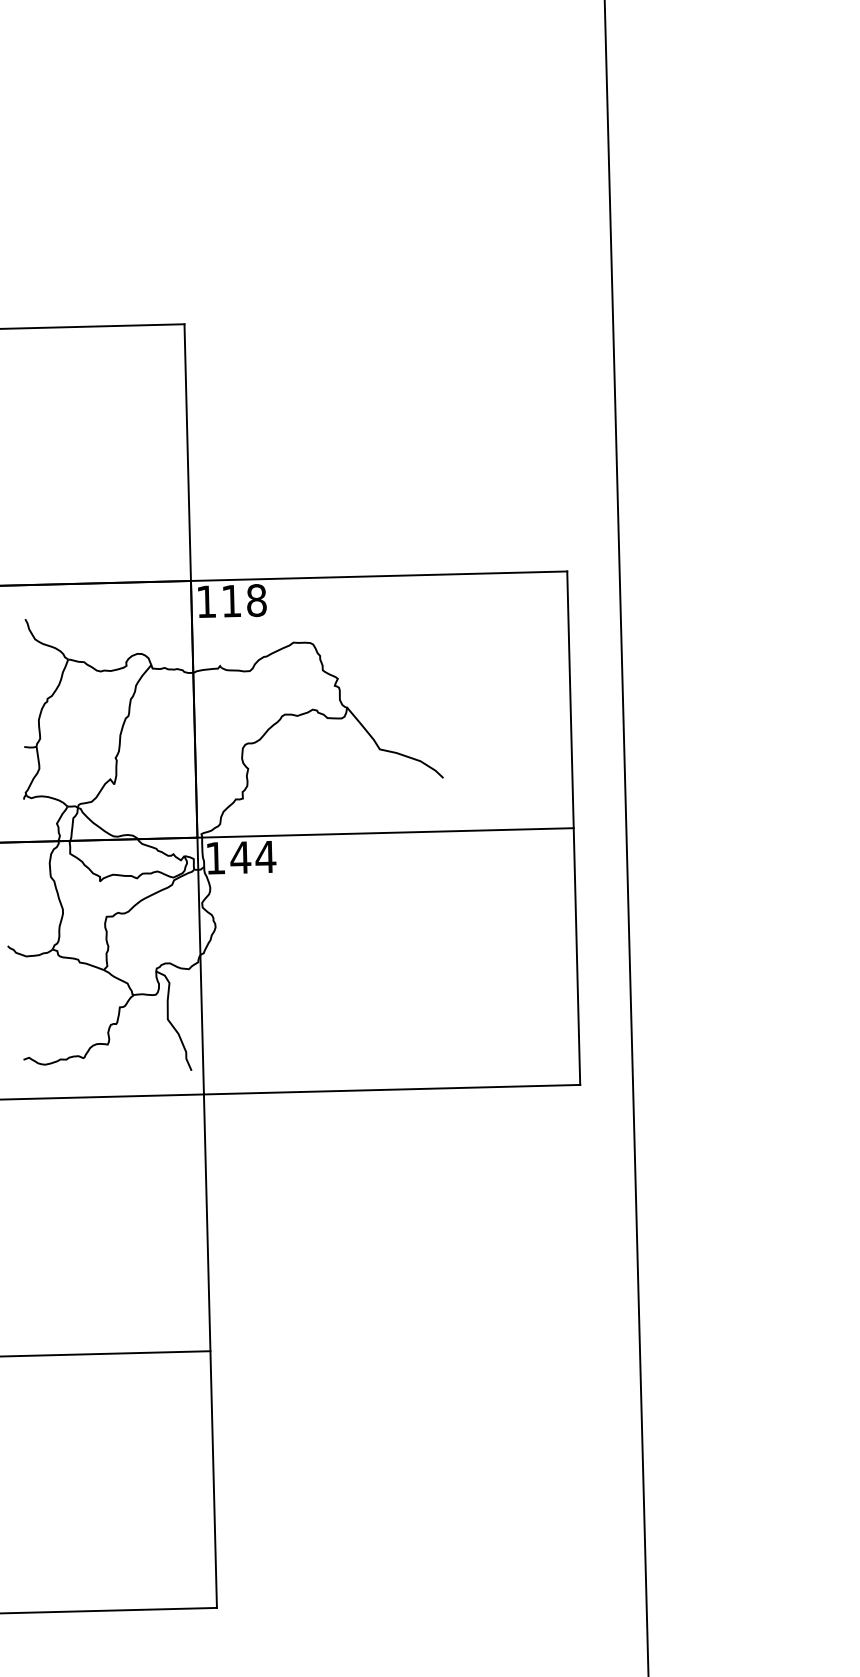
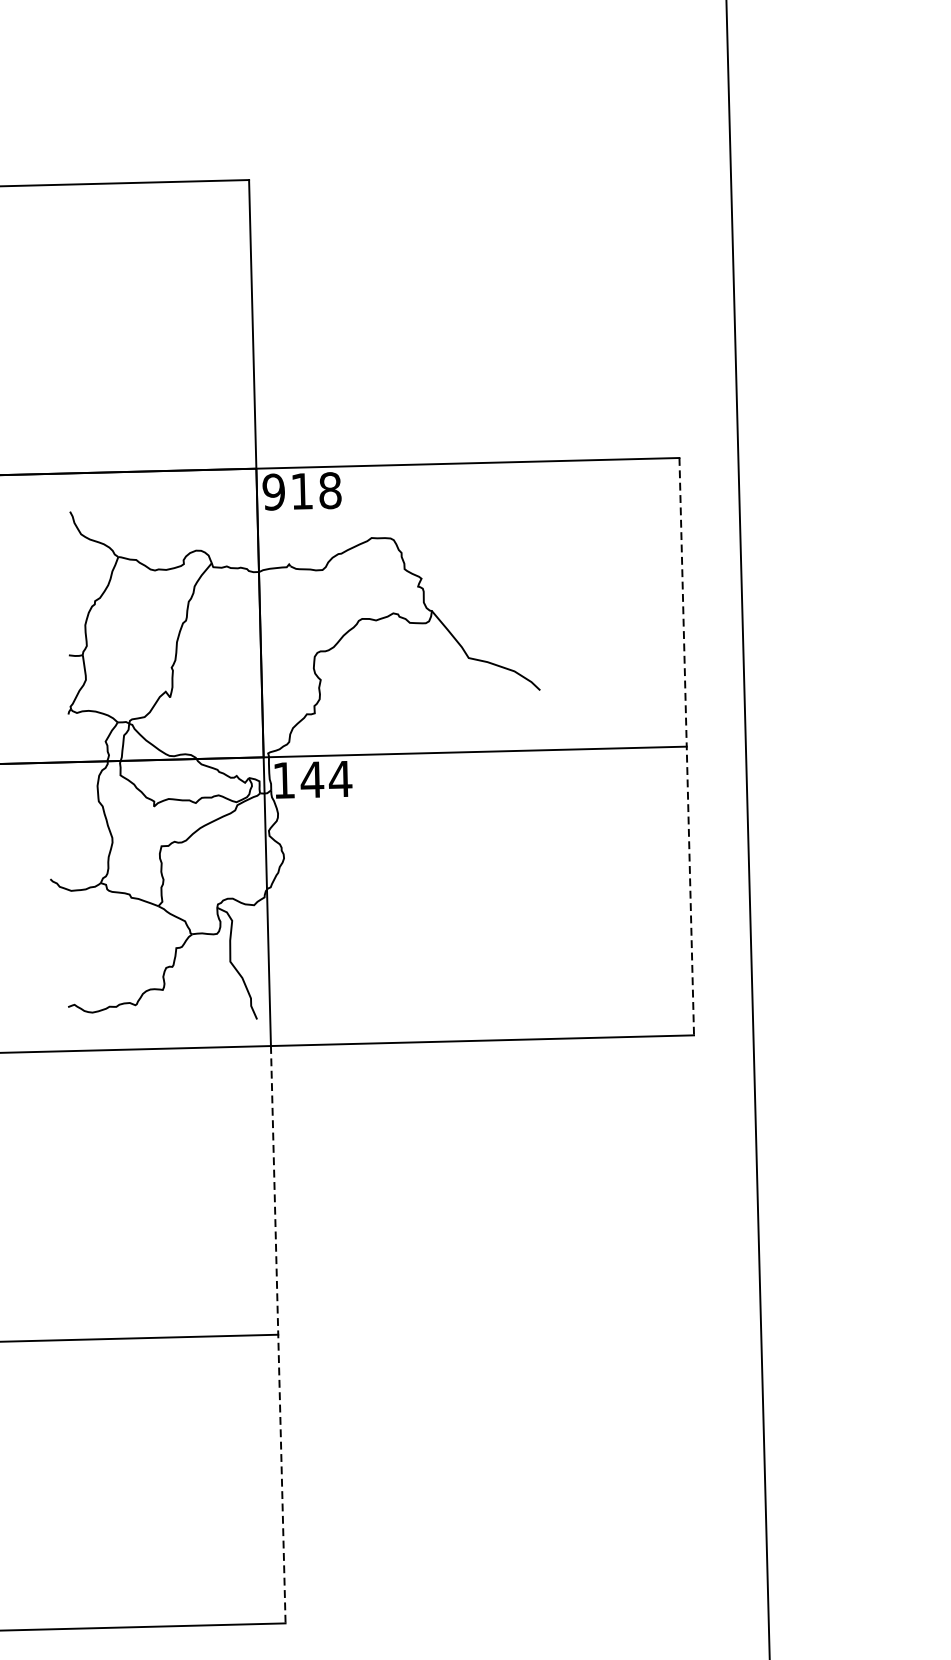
text: (206, 601) -> (273, 491), 118 -> 918
line: (573, 828) -> (686, 747), solid -> dashed
line: (210, 1351) -> (278, 1335), solid -> dashed

